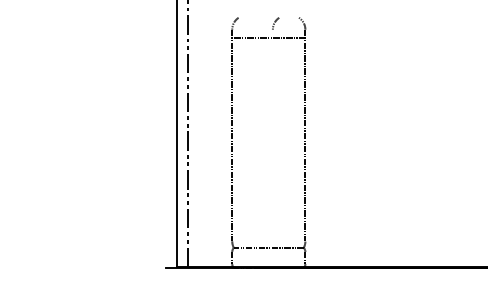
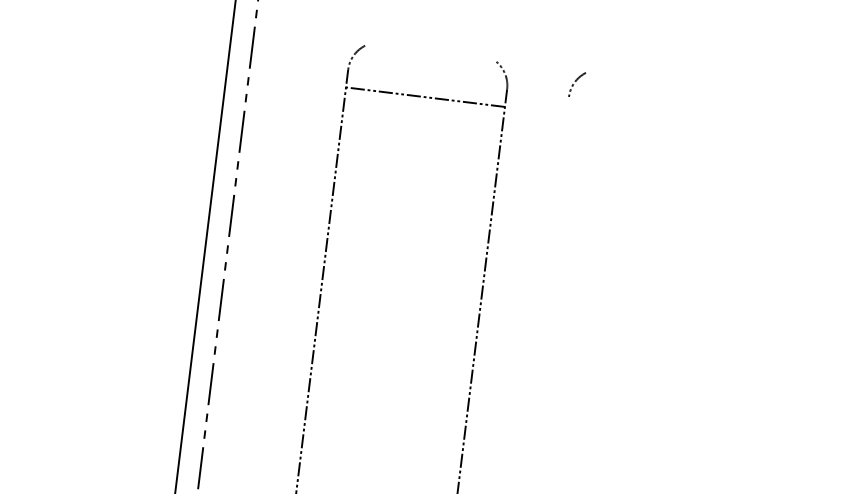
arc: (275, 22) -> (576, 82), moved

